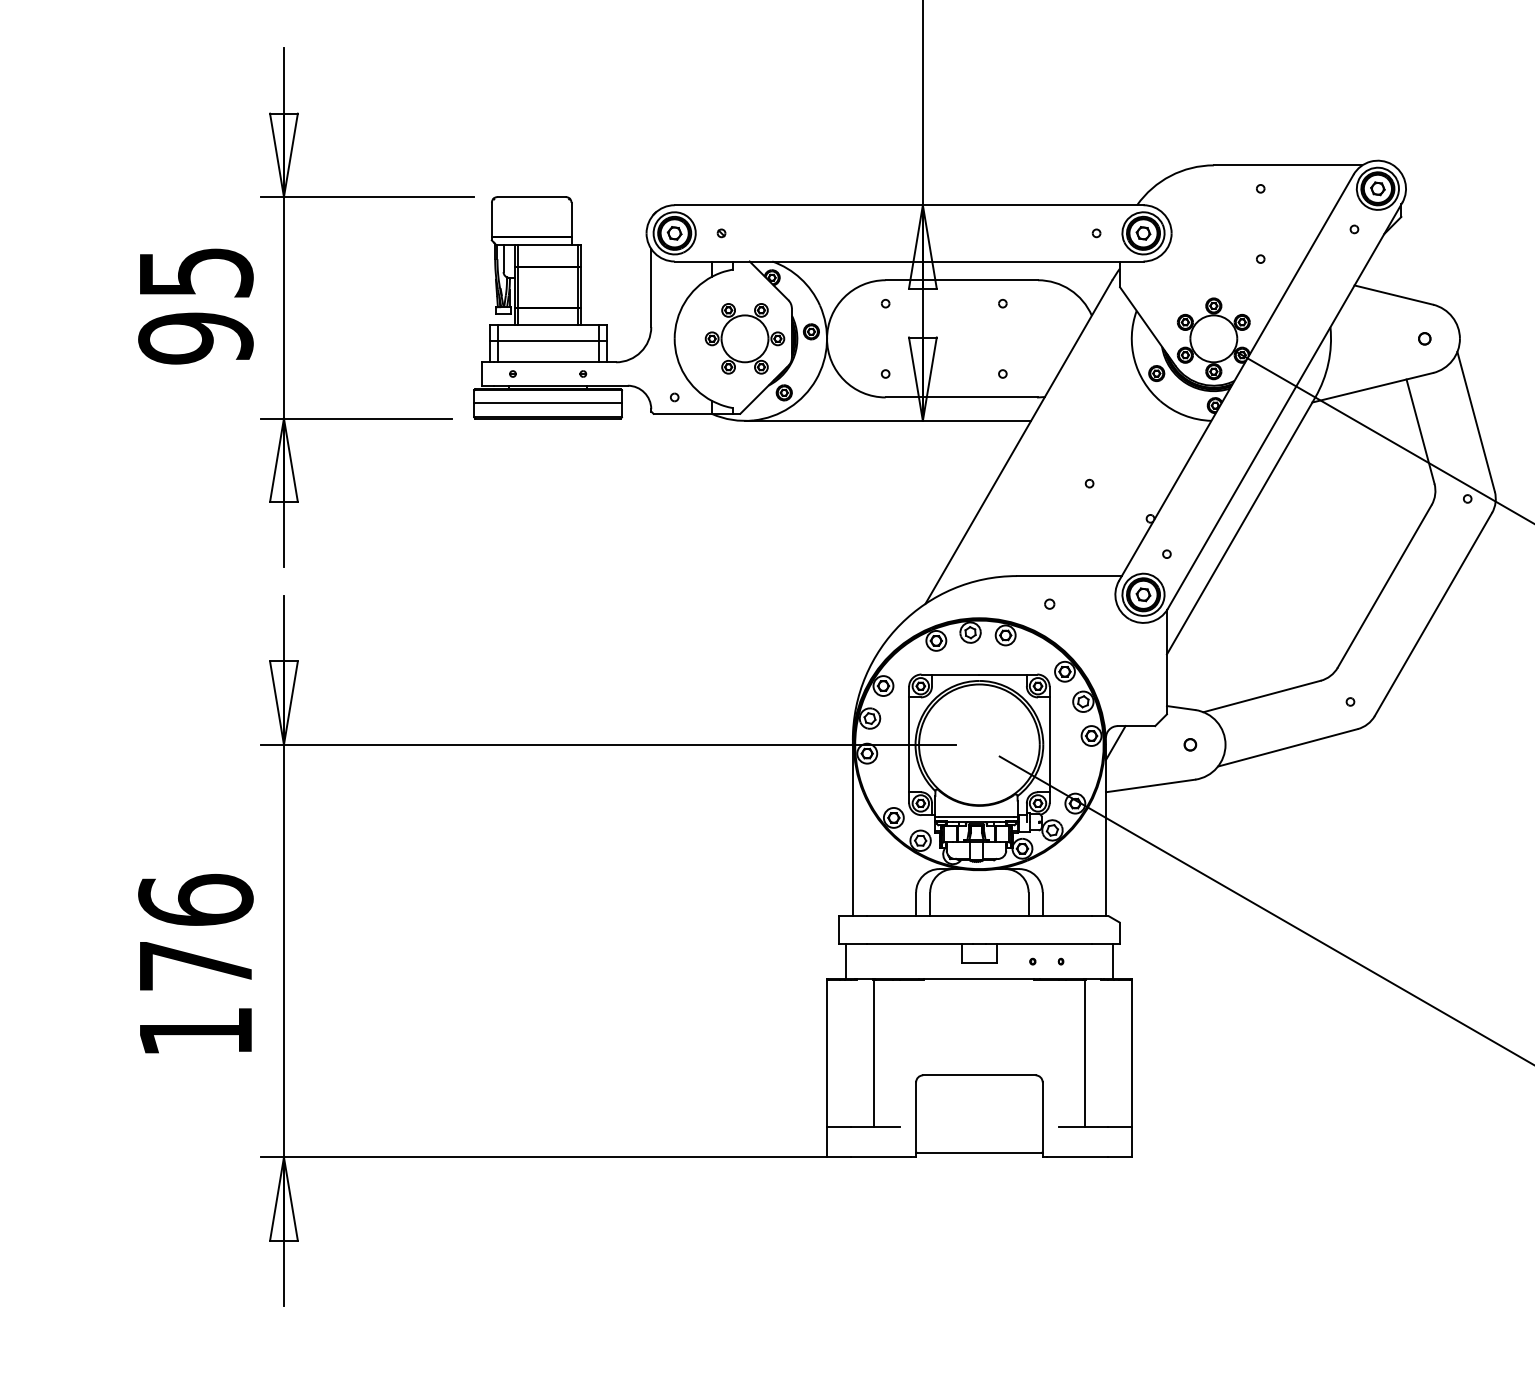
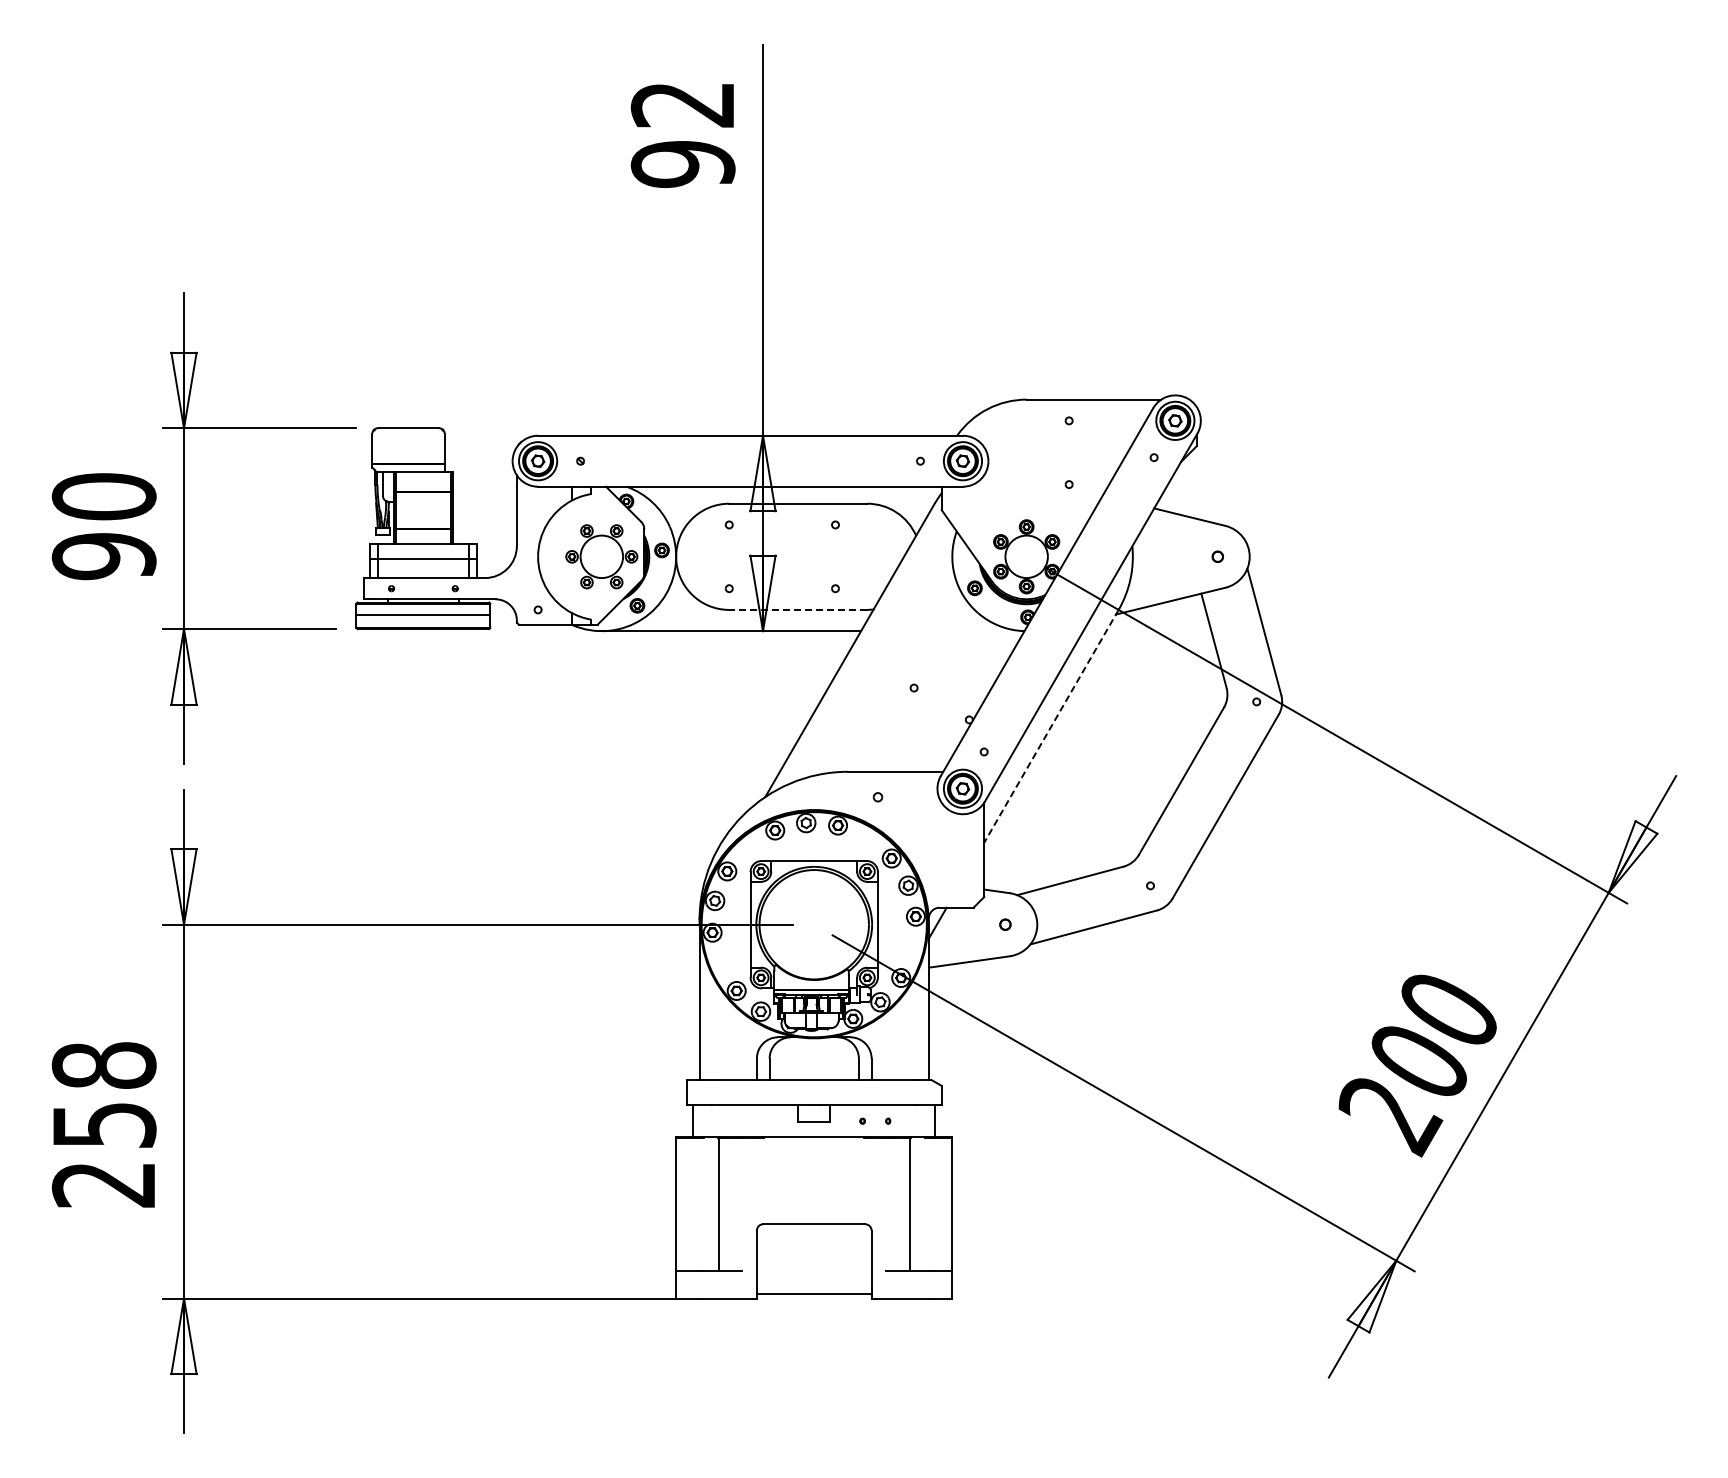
text: (195, 272) -> (103, 496), 95 -> 90
line: (960, 396) -> (797, 609), solid -> dashed
line: (1241, 526) -> (1051, 726), solid -> dashed
text: (195, 965) -> (103, 1124), 176 -> 258

